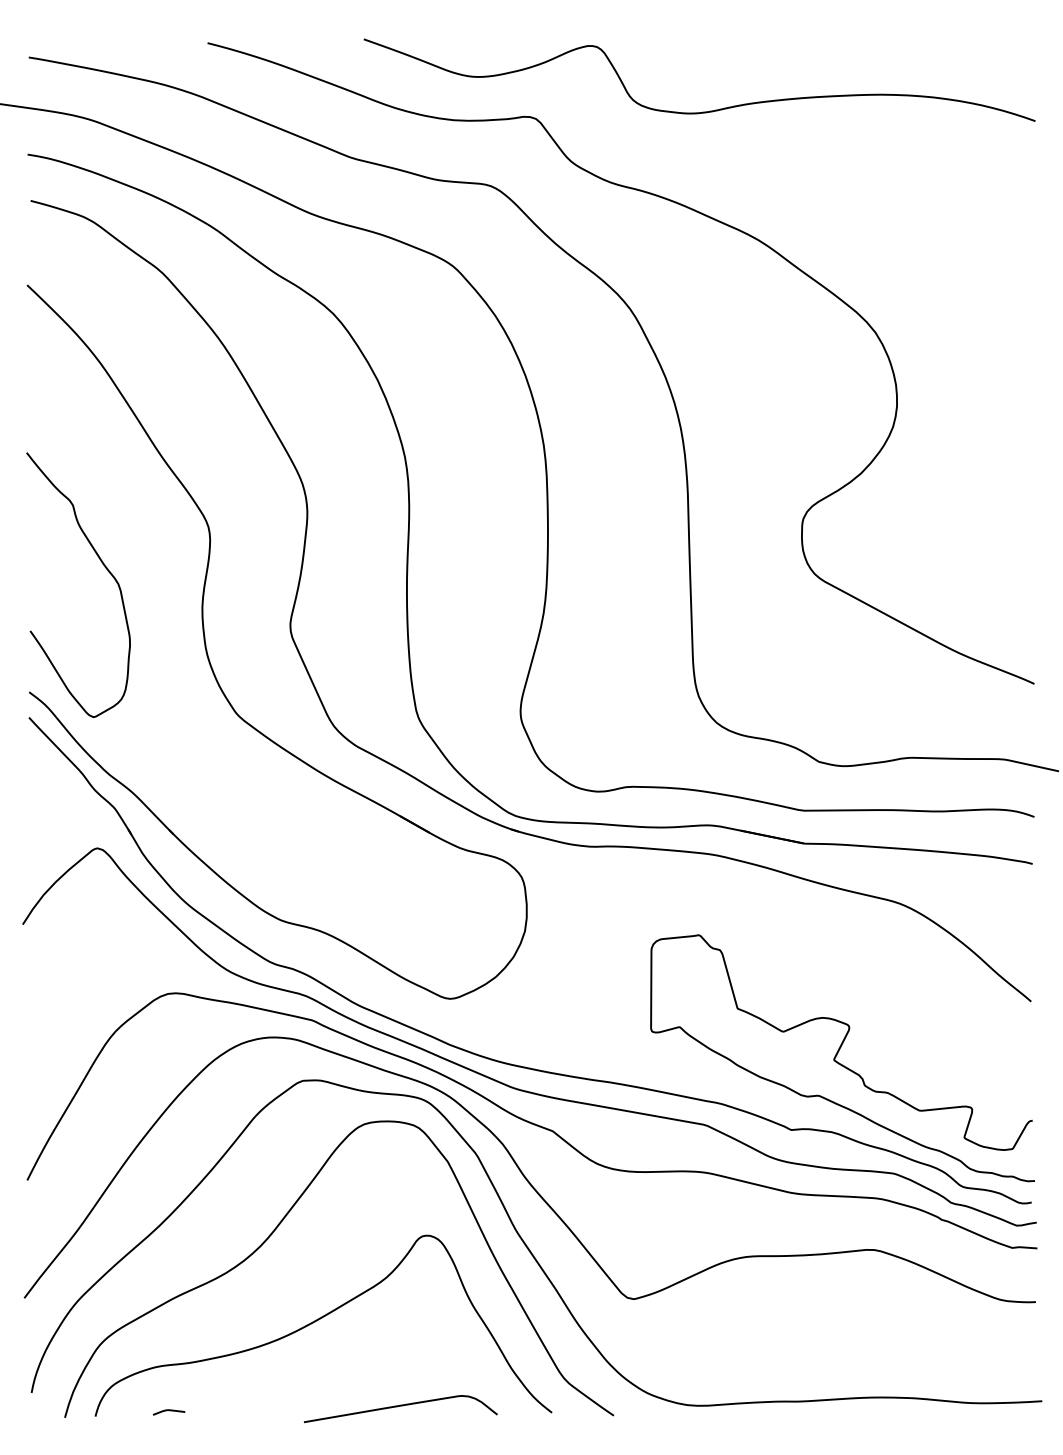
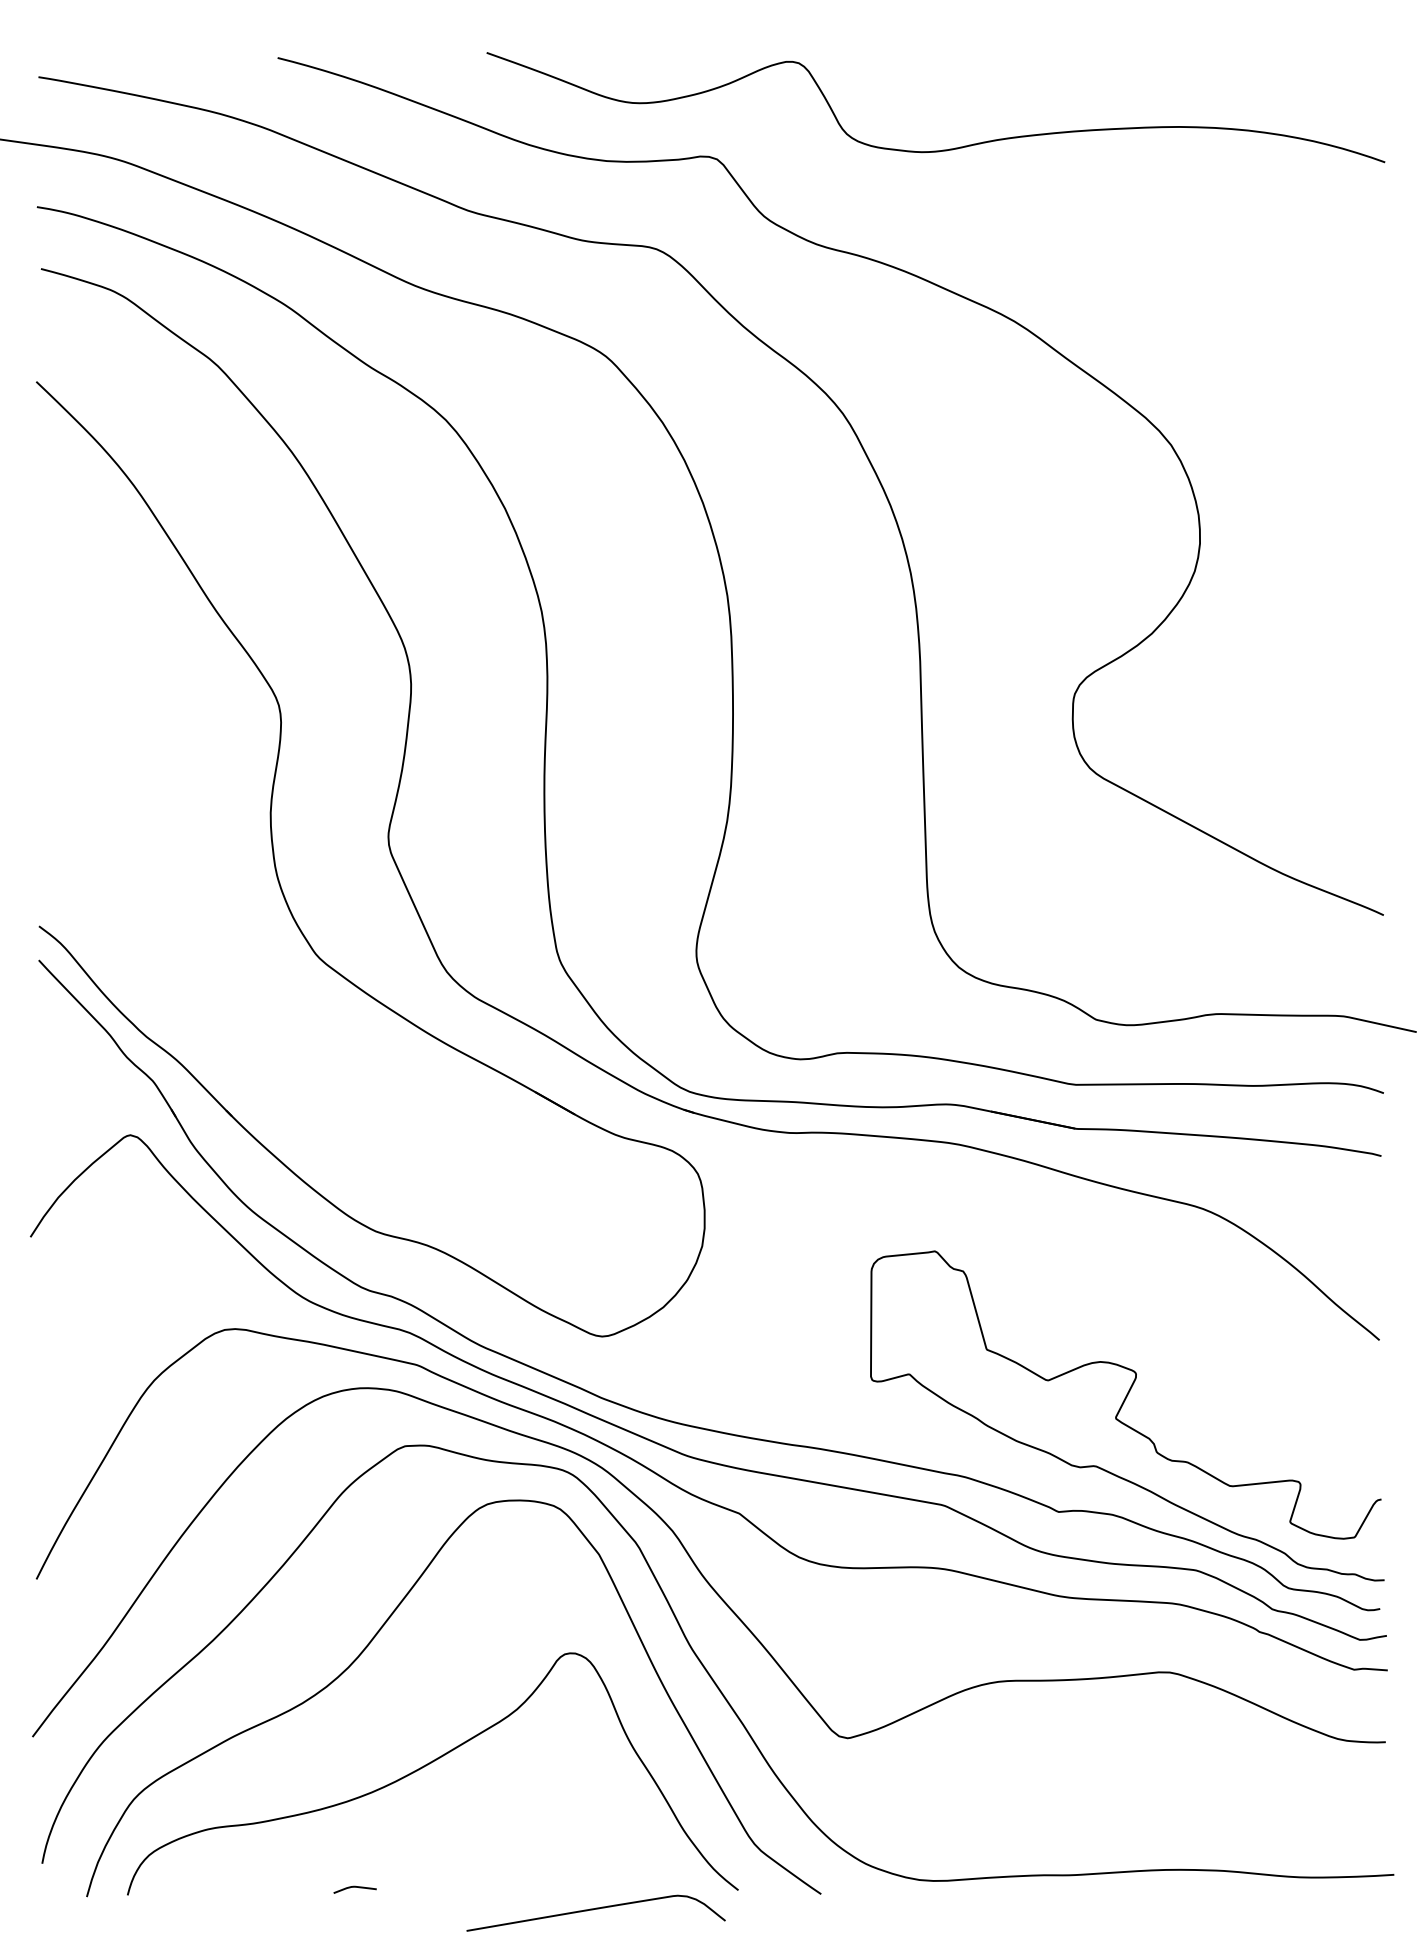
curve: (102, 564) -> (137, 755), removed
curve: (398, 1406) -> (593, 1910), moved
curve: (168, 1410) -> (354, 1887), moved

